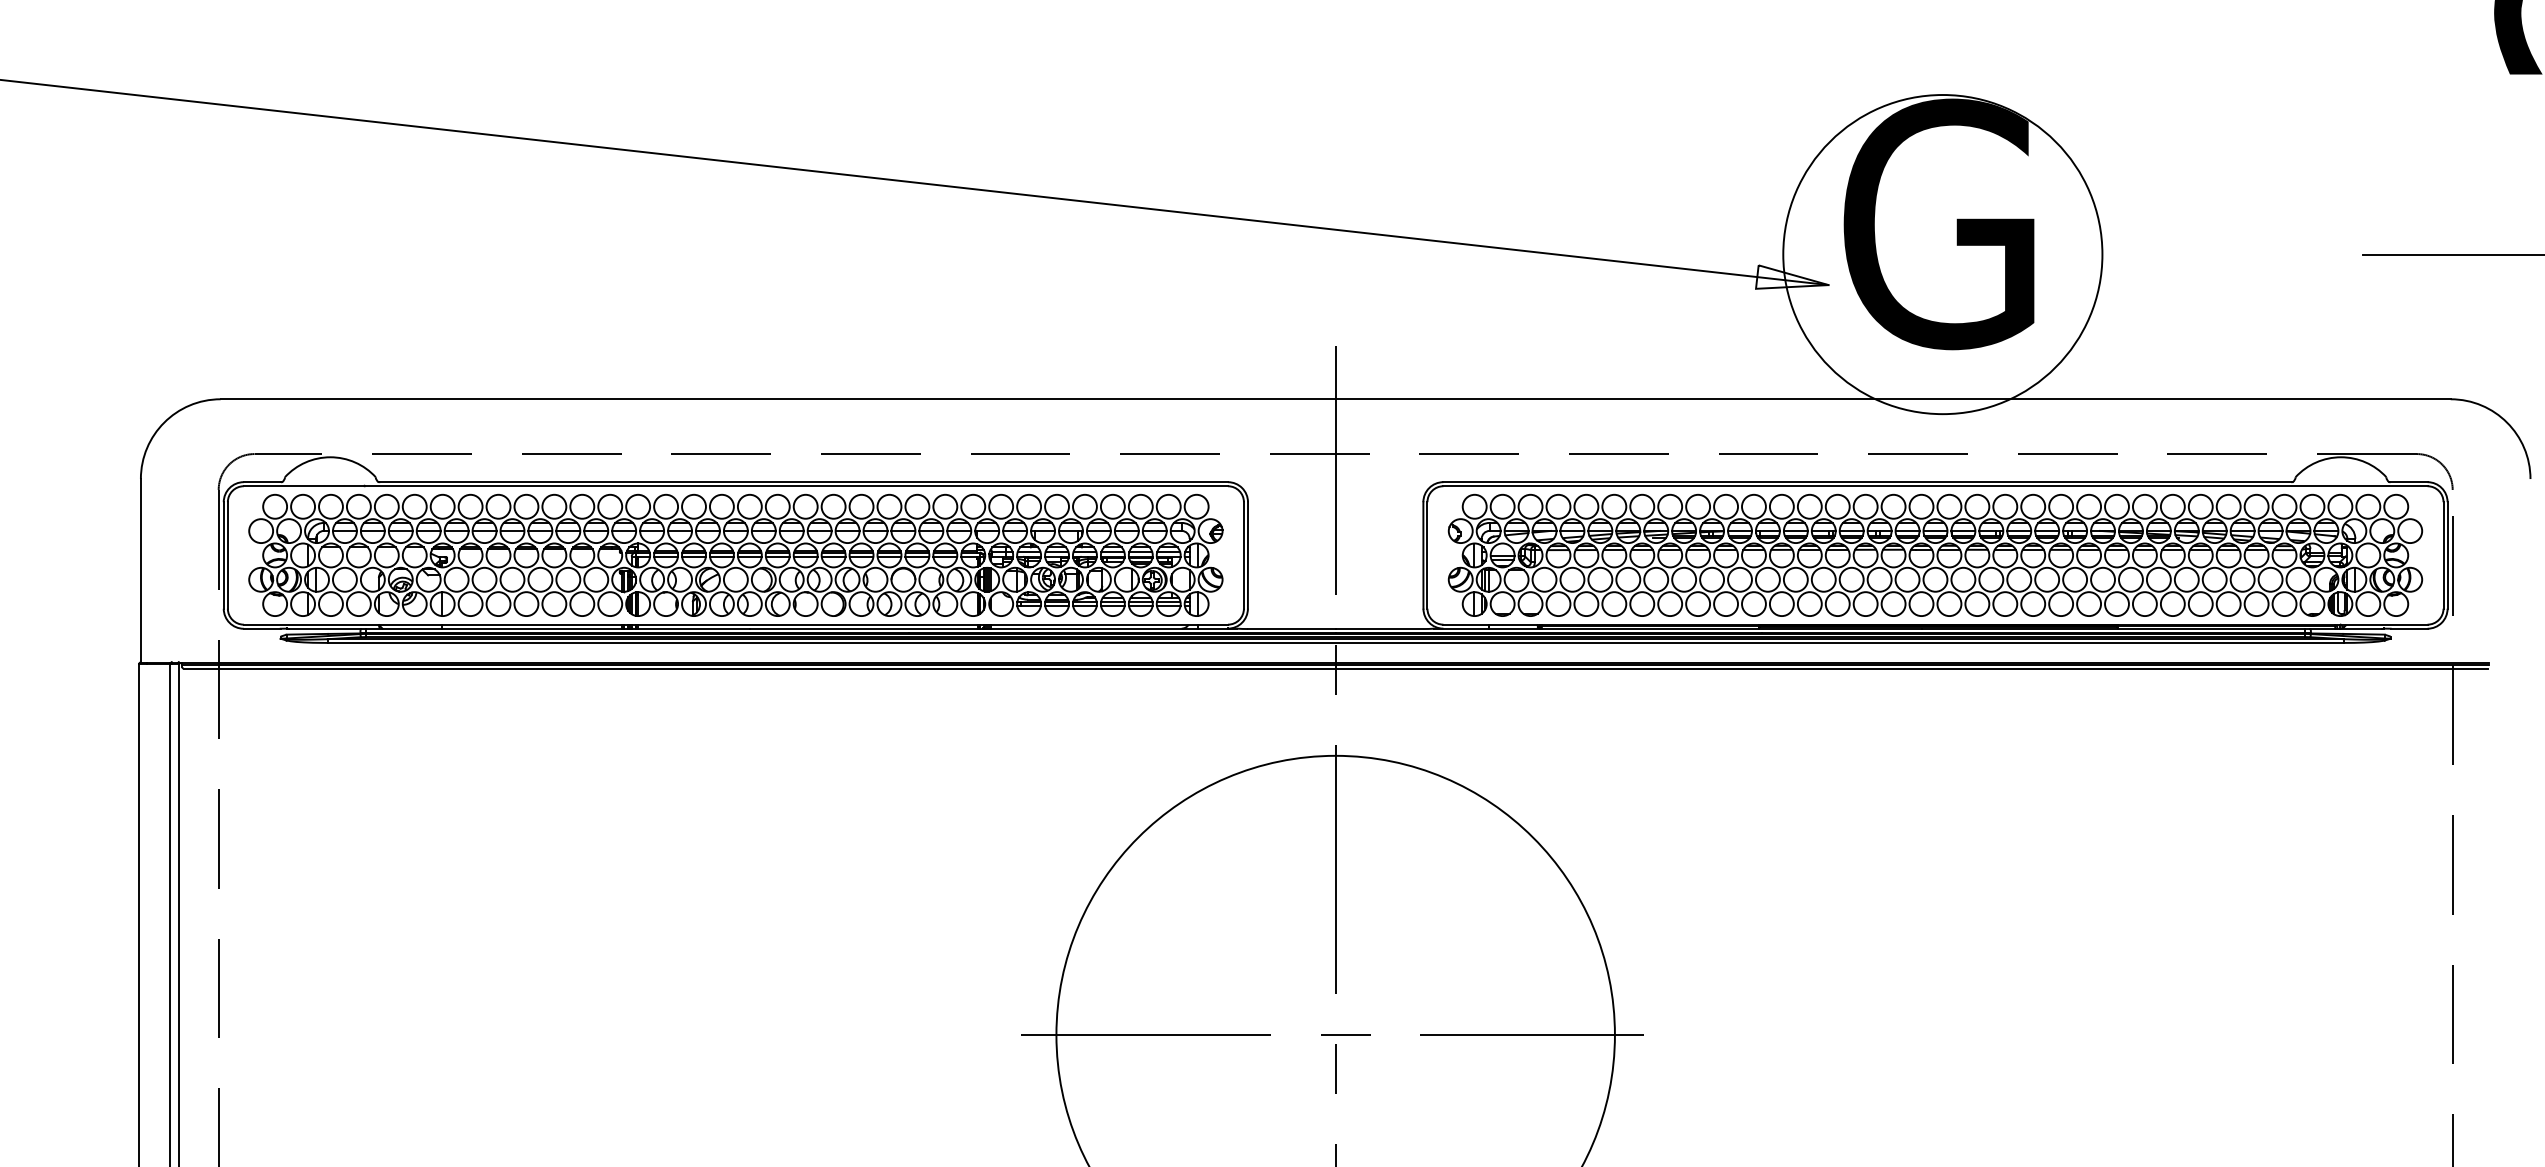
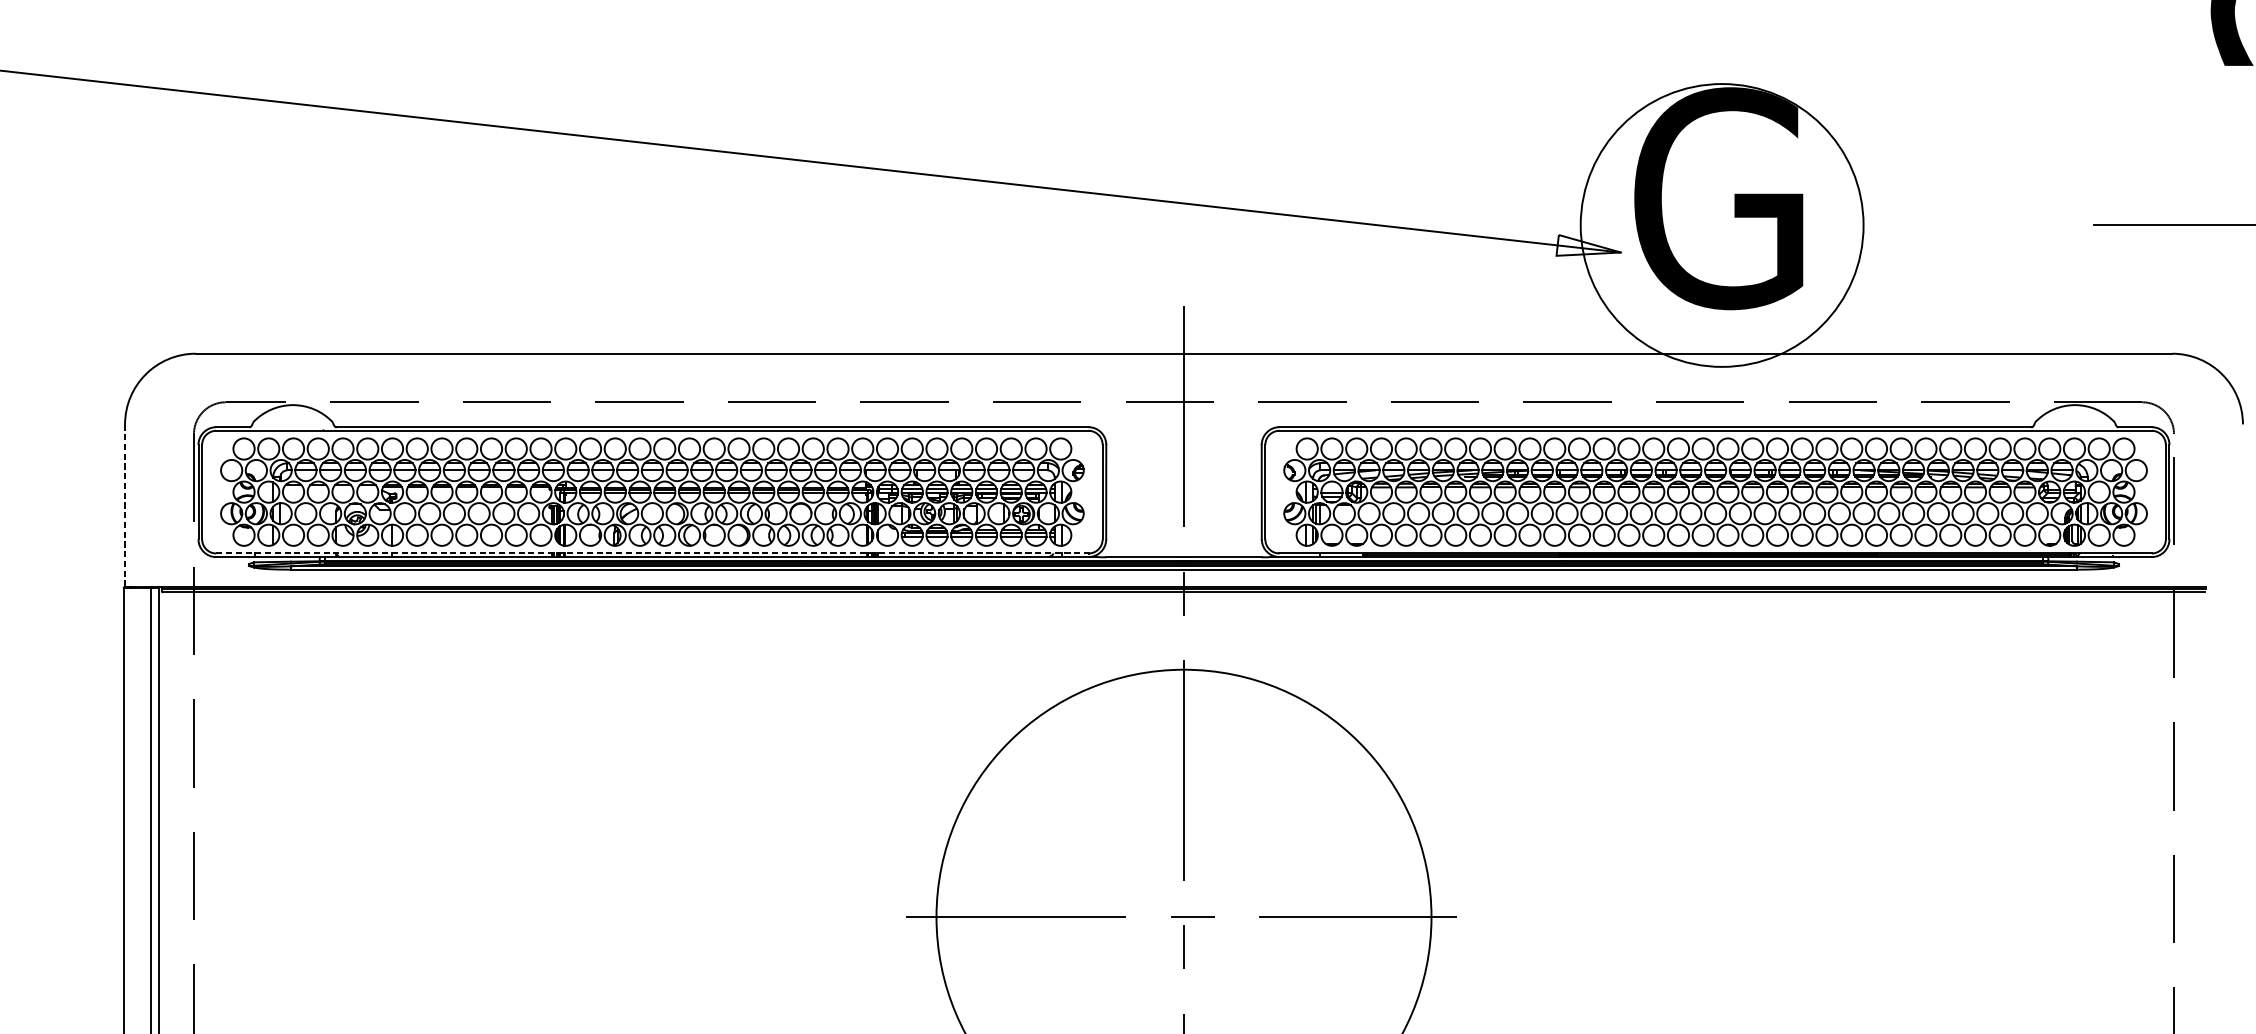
line: (140, 570) -> (124, 505), solid -> dashed
line: (736, 624) -> (652, 553), solid -> dashed

